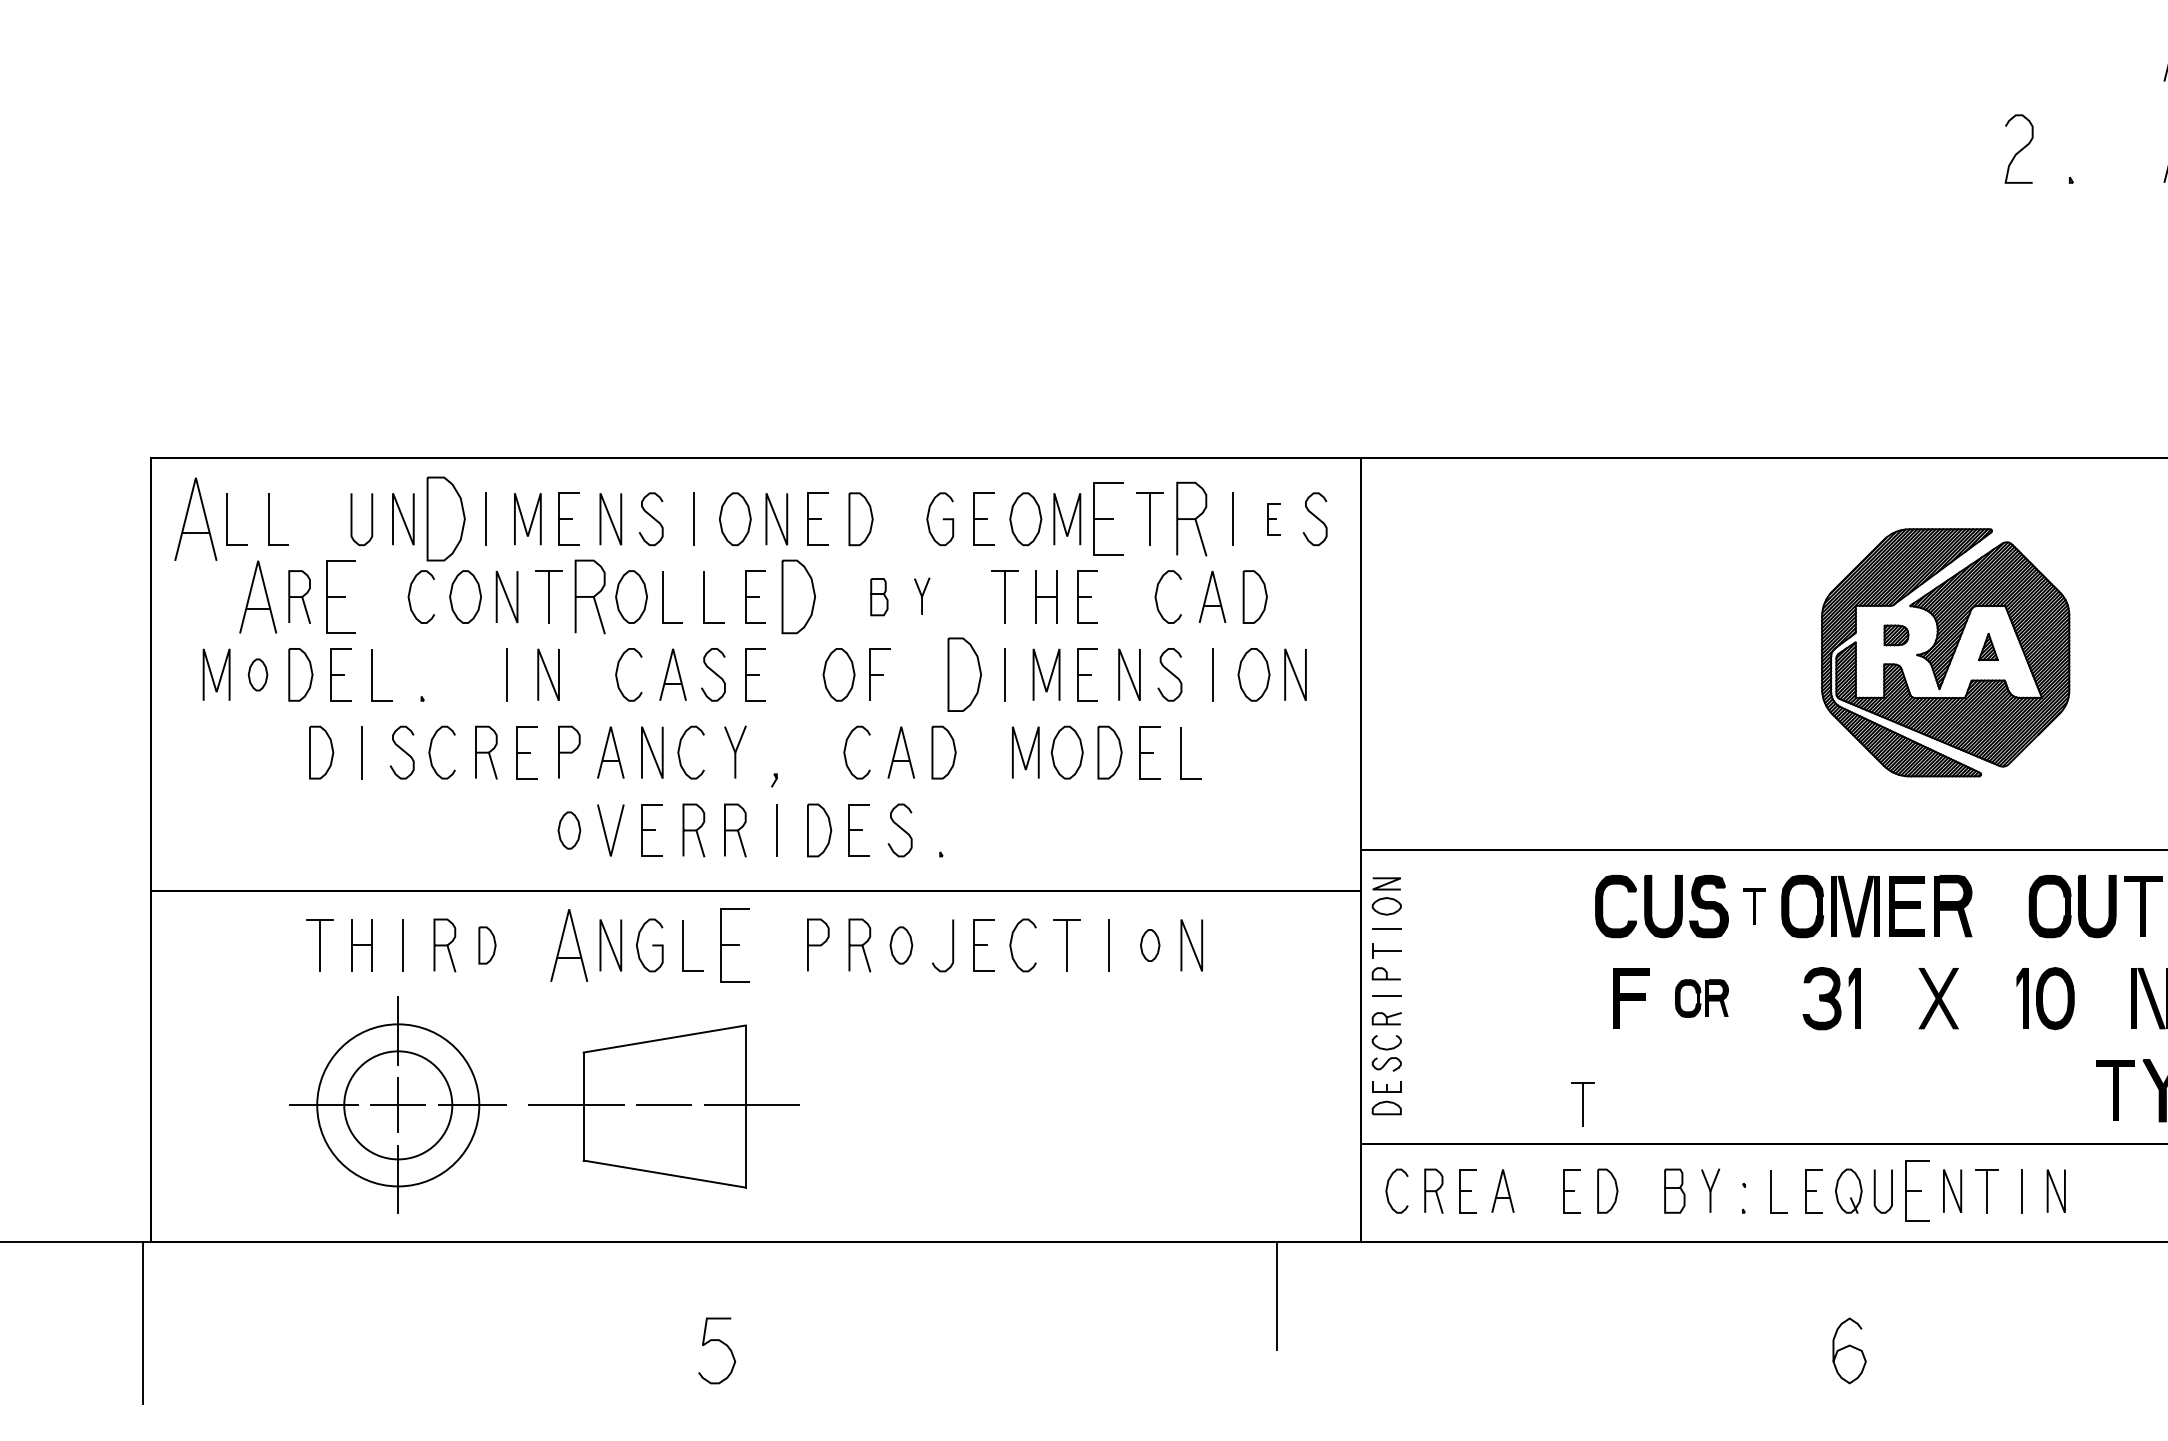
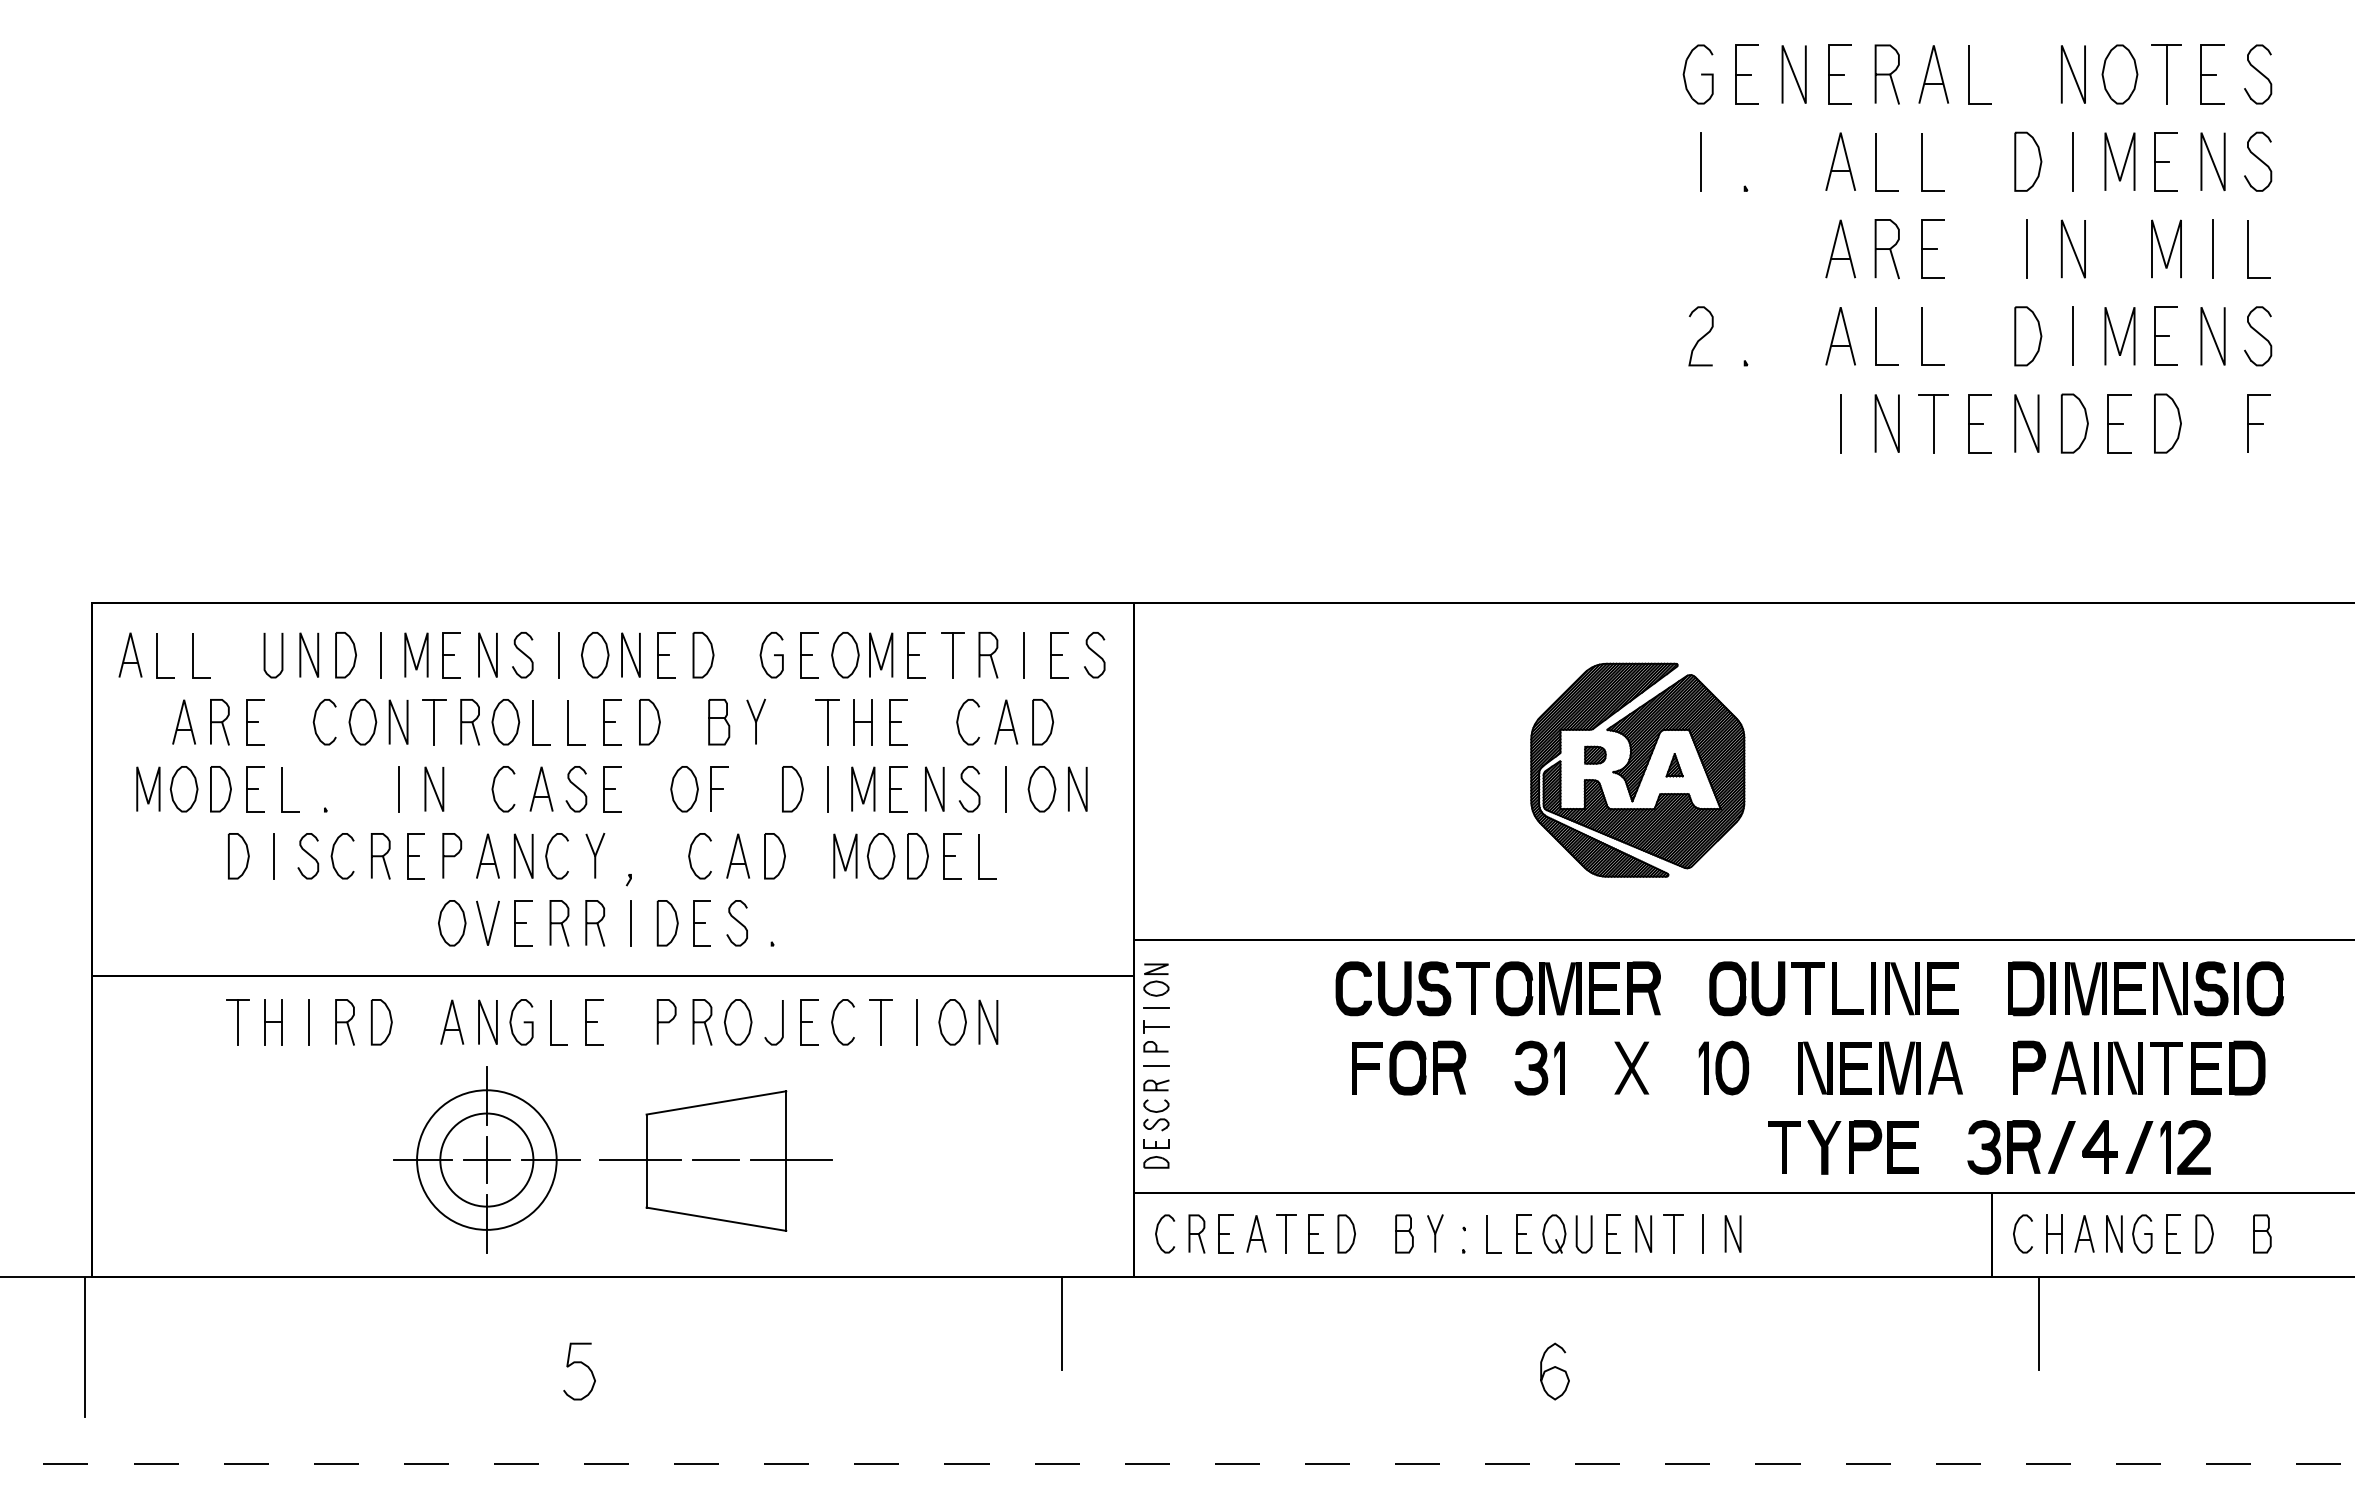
part: (195, 518) -> (130, 654), size x0.62
part: (445, 519) -> (345, 655), size x0.62
part: (1108, 519) -> (916, 655), size x0.71
part: (1191, 519) -> (988, 655), size x0.71
part: (1274, 519) -> (1059, 655), size x1.67
part: (257, 596) -> (183, 721), size x0.71
part: (921, 596) -> (755, 721), size x1.43
part: (340, 597) -> (255, 722), size x0.71
part: (589, 597) -> (469, 722), size x0.71
part: (798, 597) -> (649, 722), size x0.71
part: (879, 597) -> (719, 722), size x1.43
part: (257, 675) -> (183, 789), size x1.67
part: (964, 675) -> (792, 789), size x0.71
part: (569, 830) -> (452, 923), size x1.43
part: (1753, 906) -> (1472, 988), size x1.67
part: (569, 944) -> (452, 1021), size x0.71
part: (487, 945) -> (381, 1022), size x1.43
part: (734, 945) -> (594, 1022), size x0.71
part: (901, 945) -> (738, 1022), size x1.43
part: (1150, 945) -> (952, 1022), size x1.67
part: (1701, 997) -> (1427, 1067), size x1.67
part: (1583, 1103) -> (1286, 1233), moved
part: (544, 1104) -> (612, 1159), moved
part: (1917, 1190) -> (1613, 1233), size x0.71

